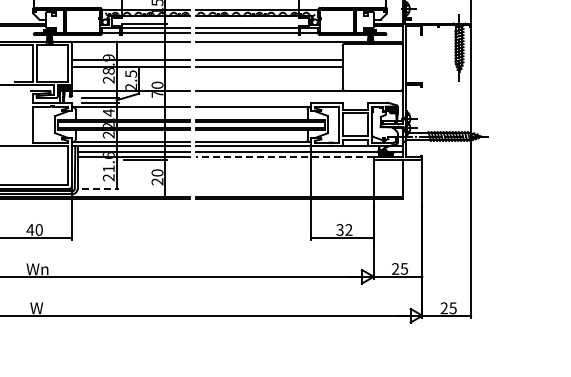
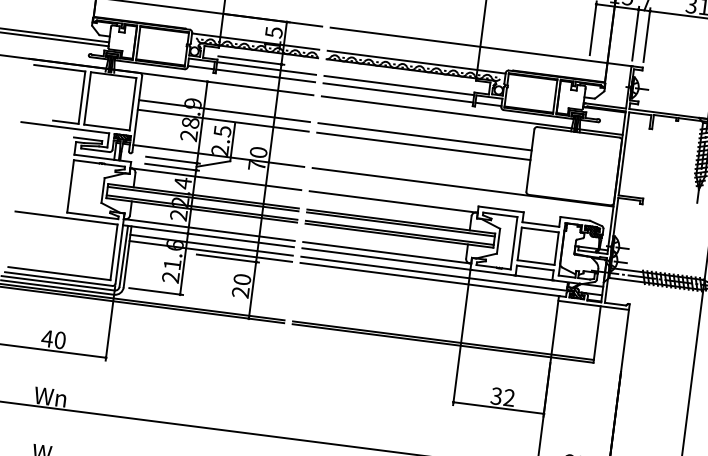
line: (284, 156) -> (429, 279), dashed -> solid
line: (100, 188) -> (156, 291), dashed -> solid

